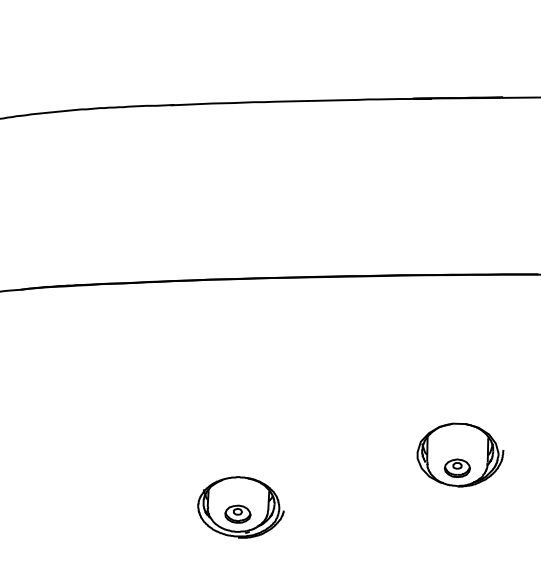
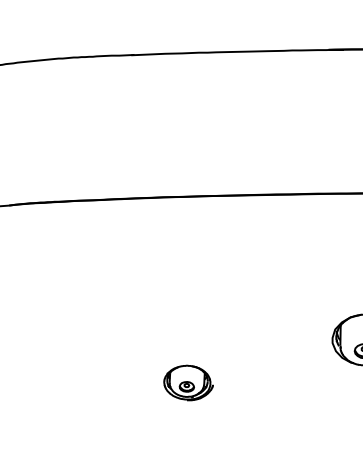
part: (240, 507) -> (188, 383), size x0.7

